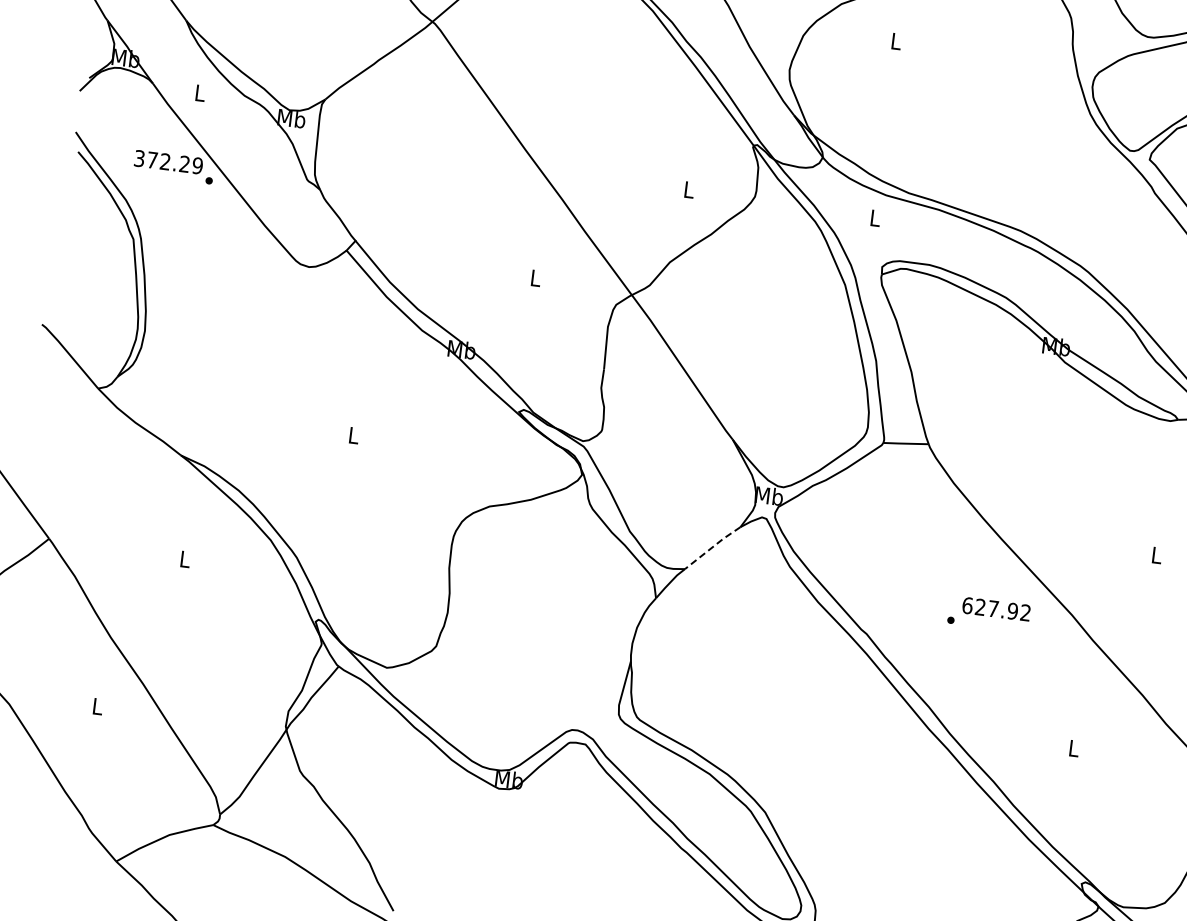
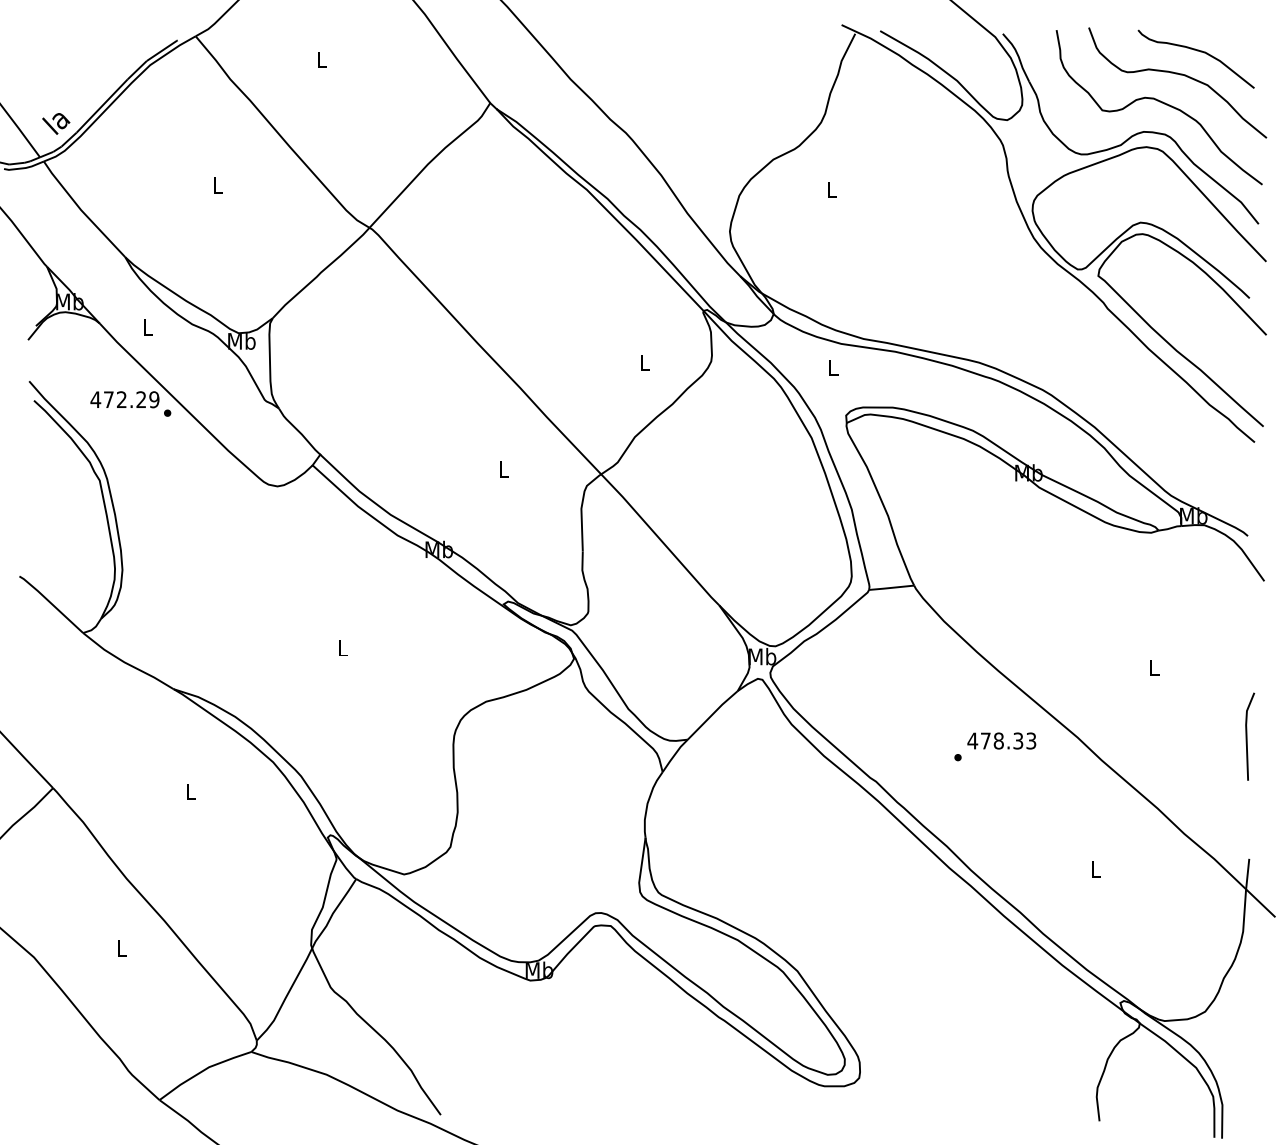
text: (139, 158) -> (95, 399), 372.29 -> 472.29
line: (712, 547) -> (712, 714), dashed -> solid
text: (996, 608) -> (1001, 740), 627.92 -> 478.33

